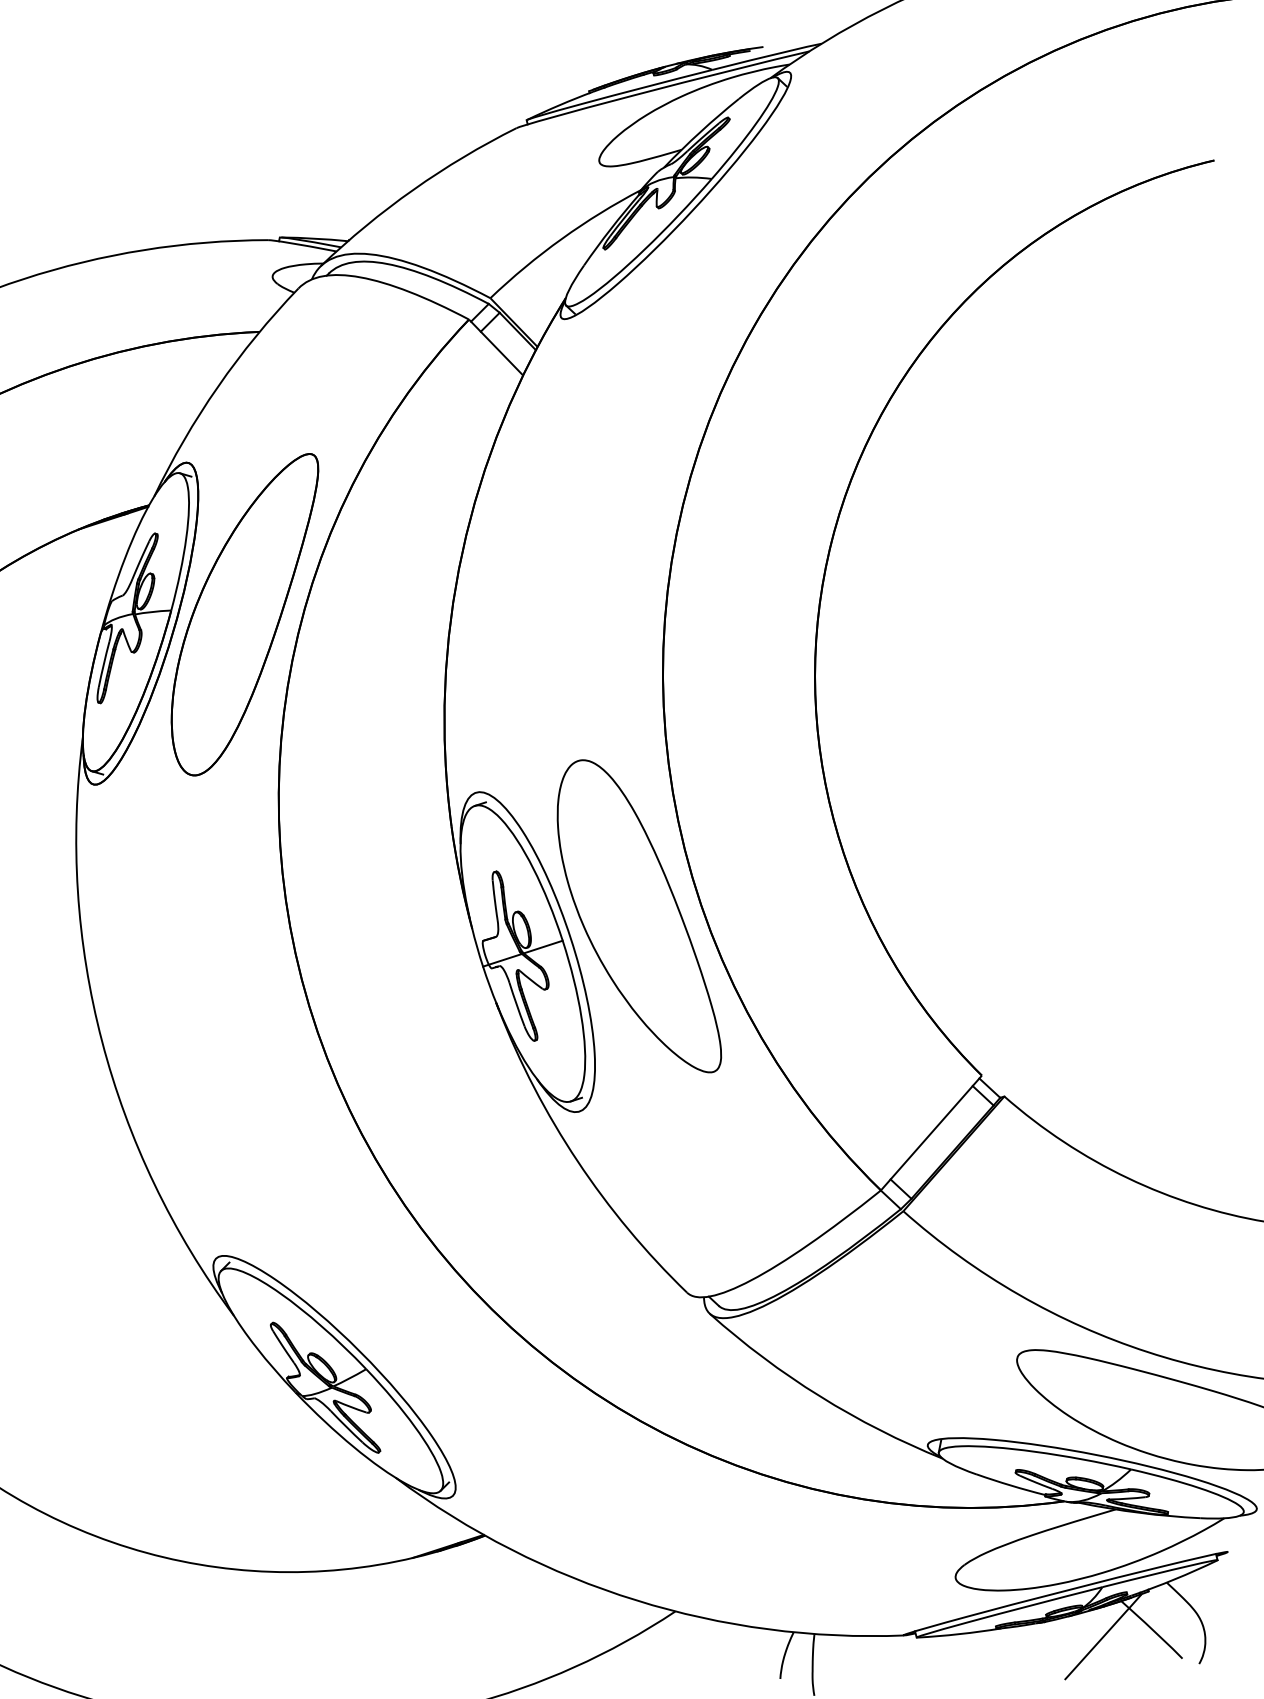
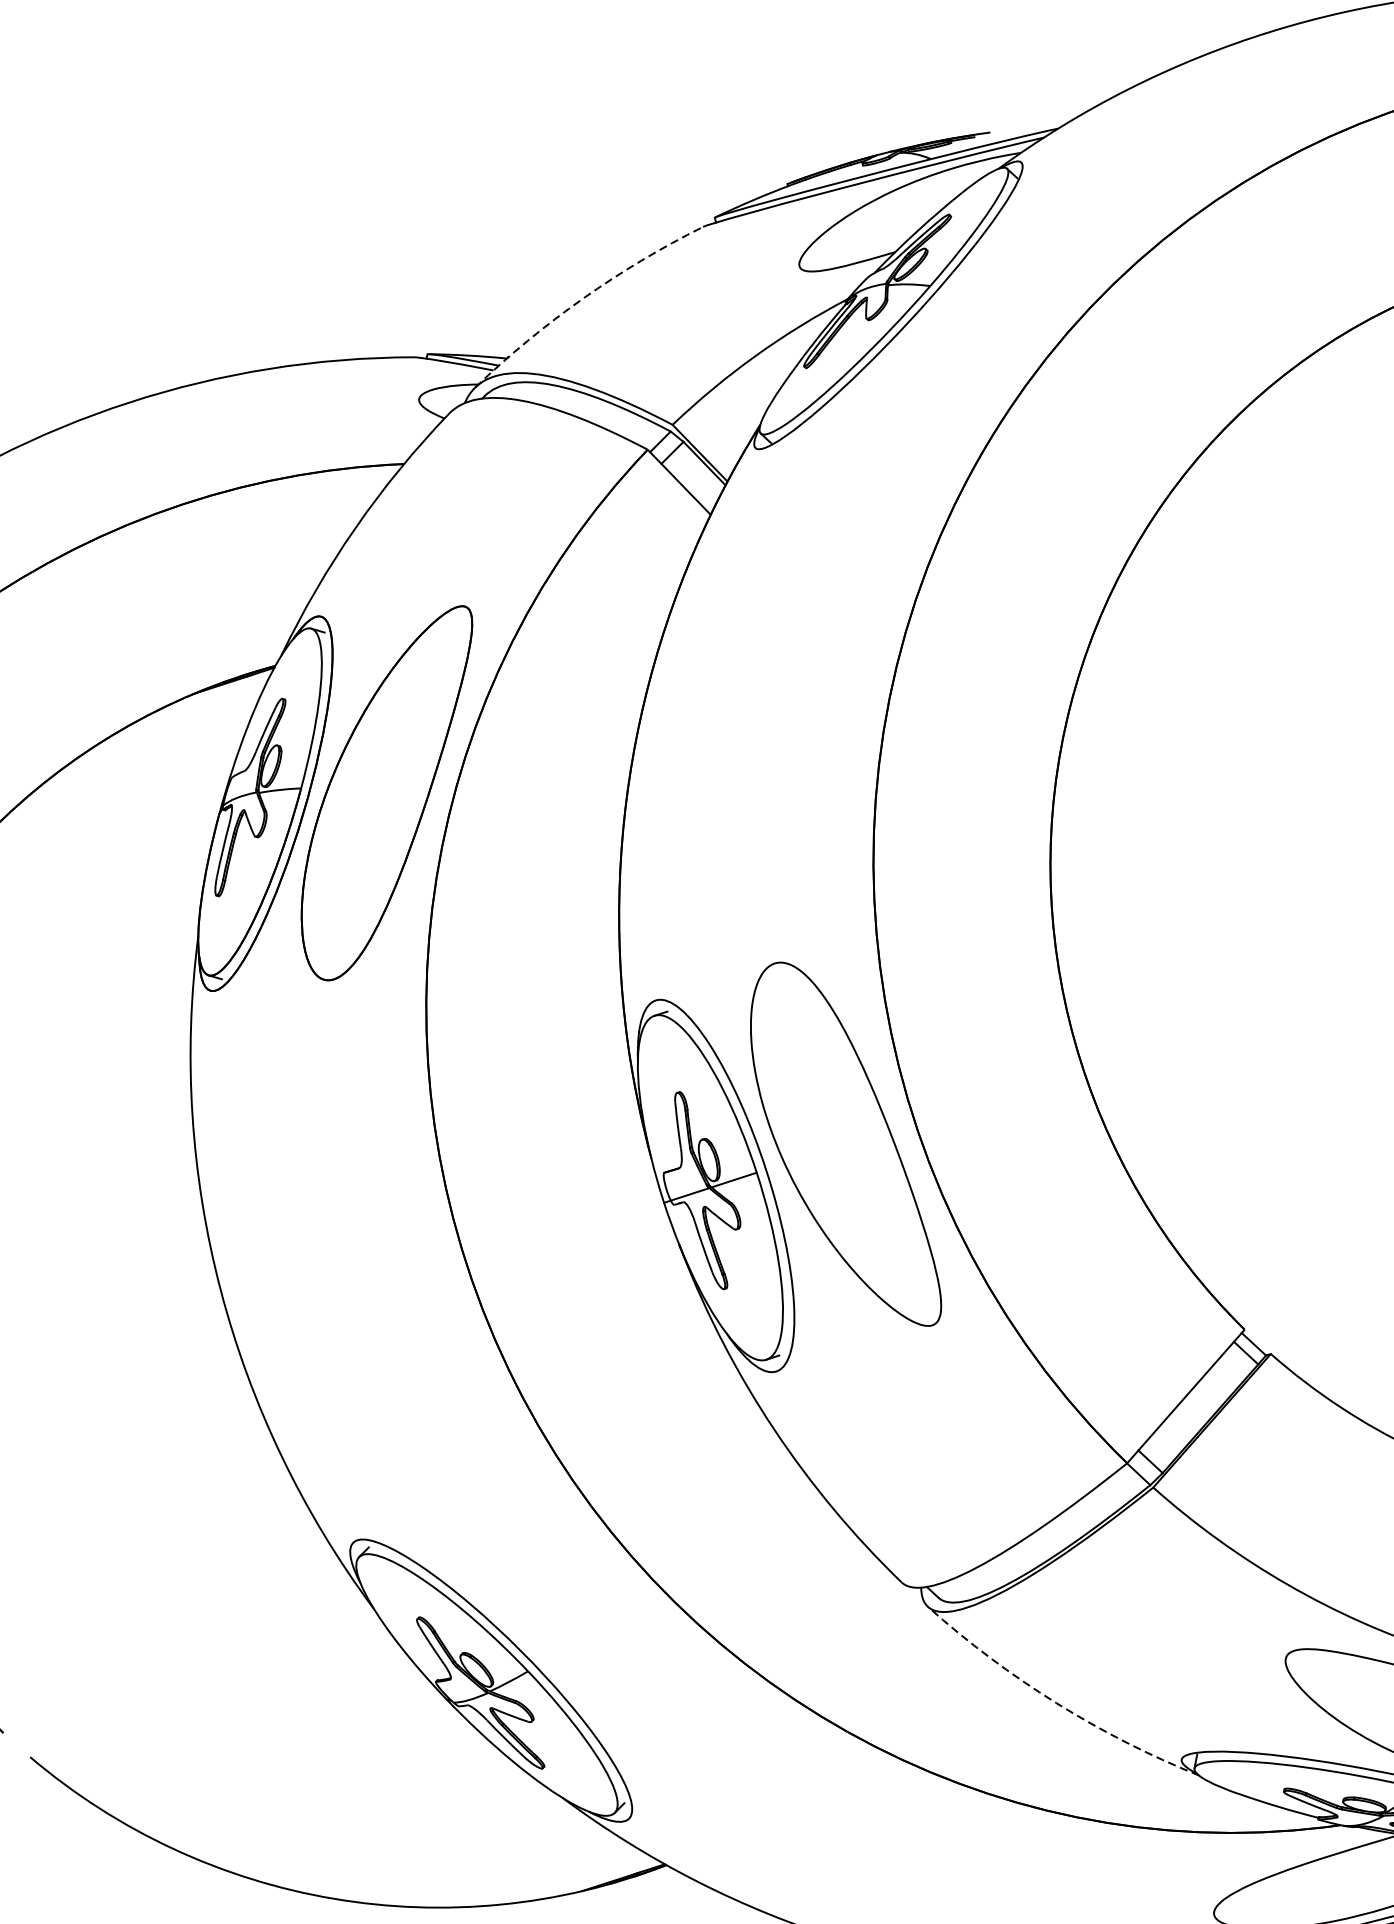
arc: (413, 189) -> (583, 298), solid -> dashed
arc: (820, 1396) -> (1056, 1703), solid -> dashed

